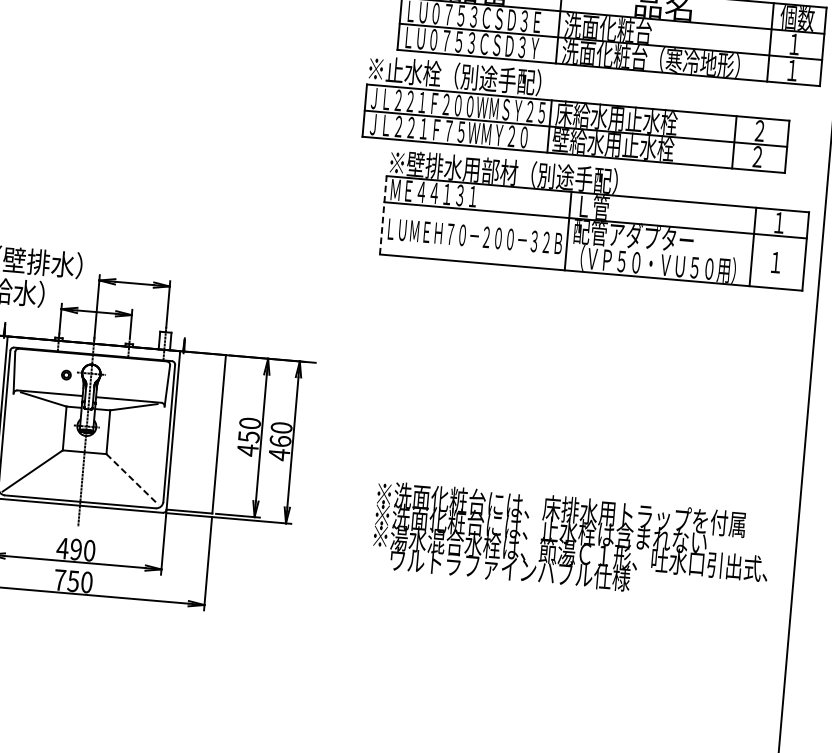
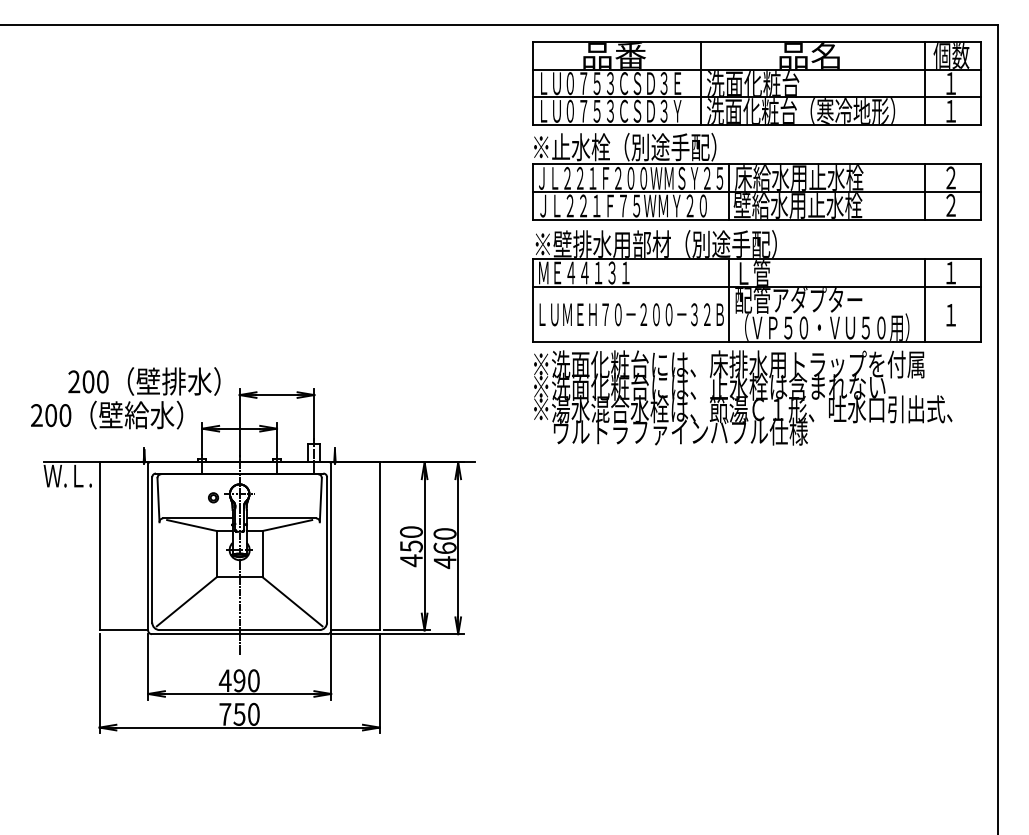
part: (576, 113) -> (756, 176), moved
line: (382, 214) -> (532, 300), dashed -> solid
line: (132, 479) -> (292, 601), dashed -> solid
text: (572, 541) -> (743, 397), moved

